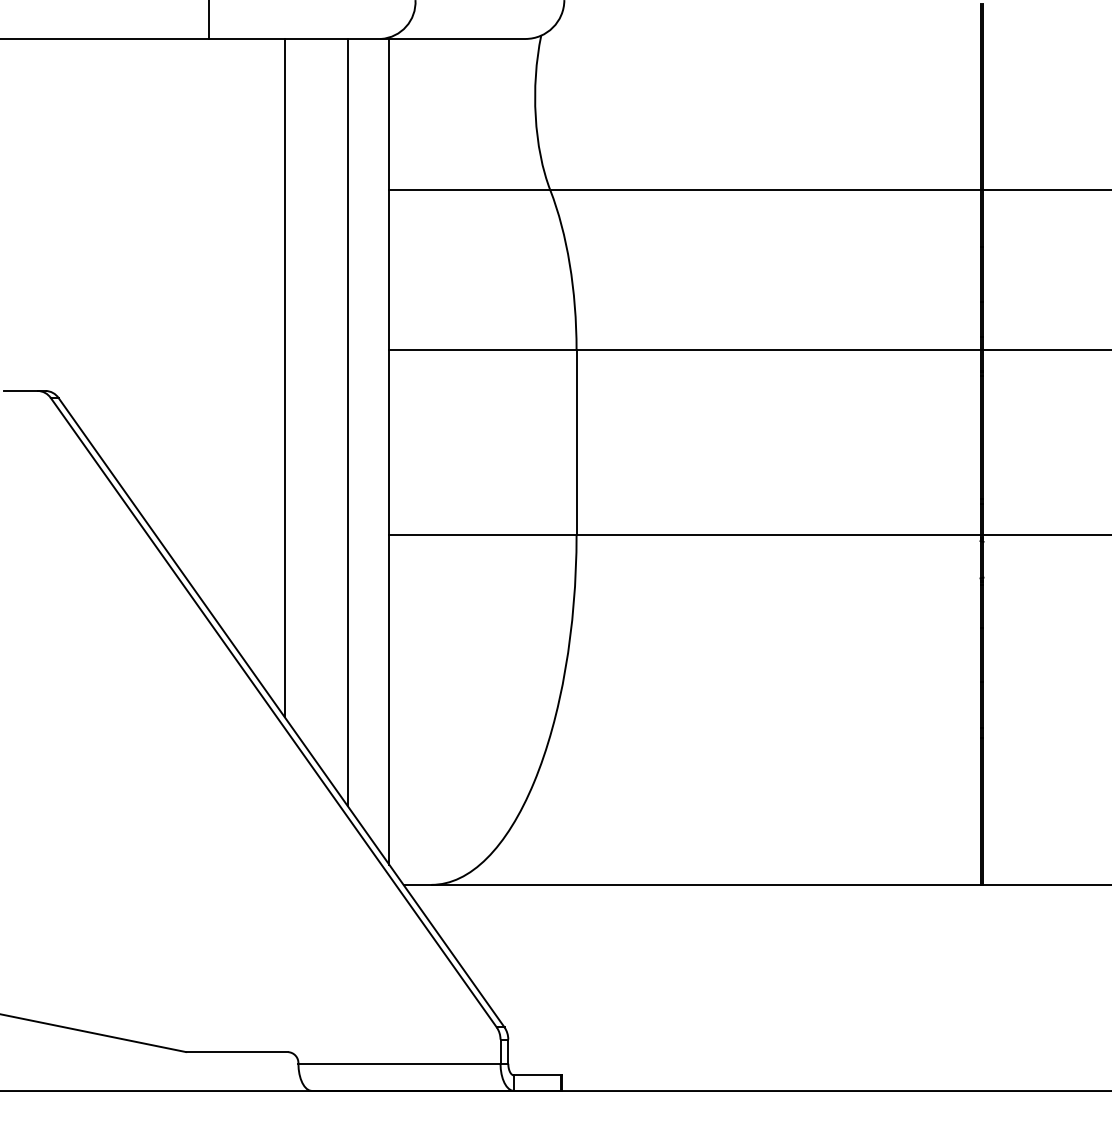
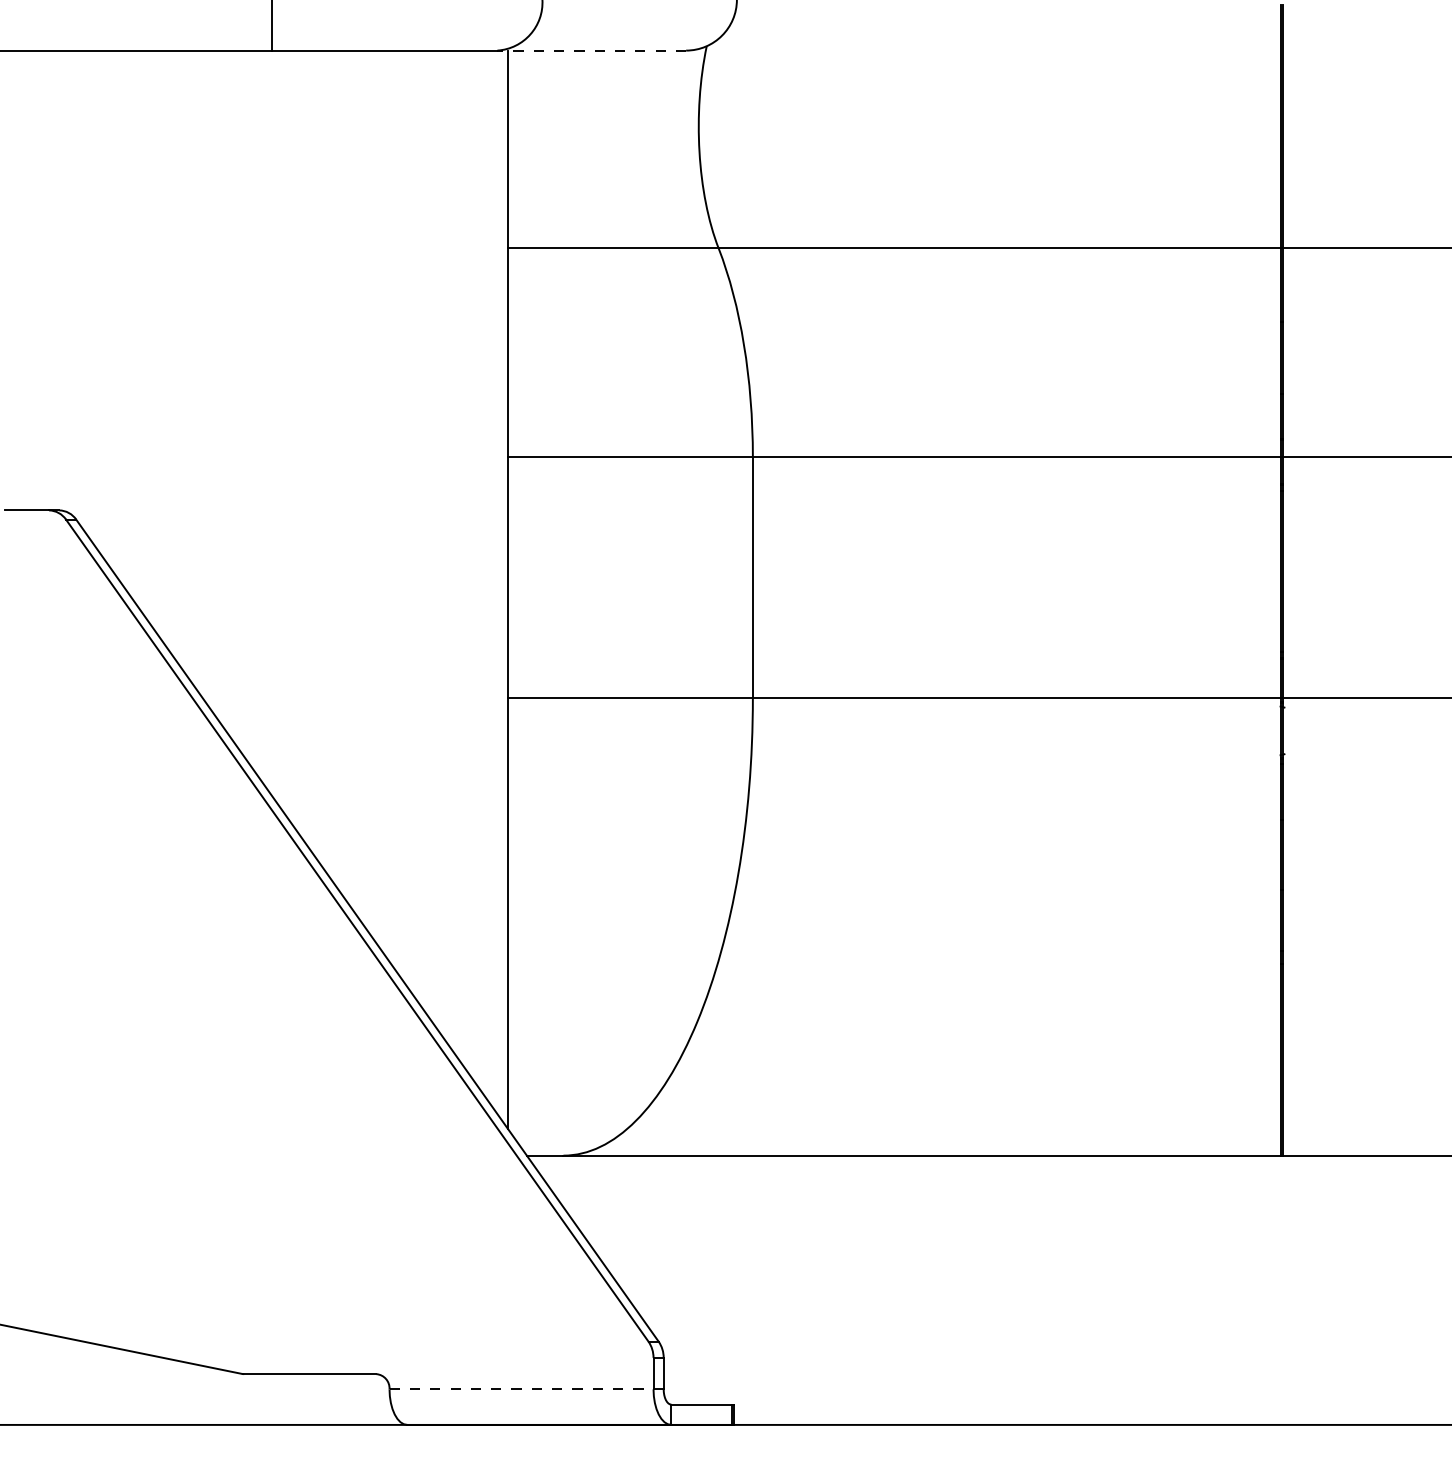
line: (453, 38) -> (591, 50), solid -> dashed
line: (284, 378) -> (371, 493), removed
line: (347, 422) -> (453, 551), removed
line: (399, 1063) -> (521, 1389), solid -> dashed

